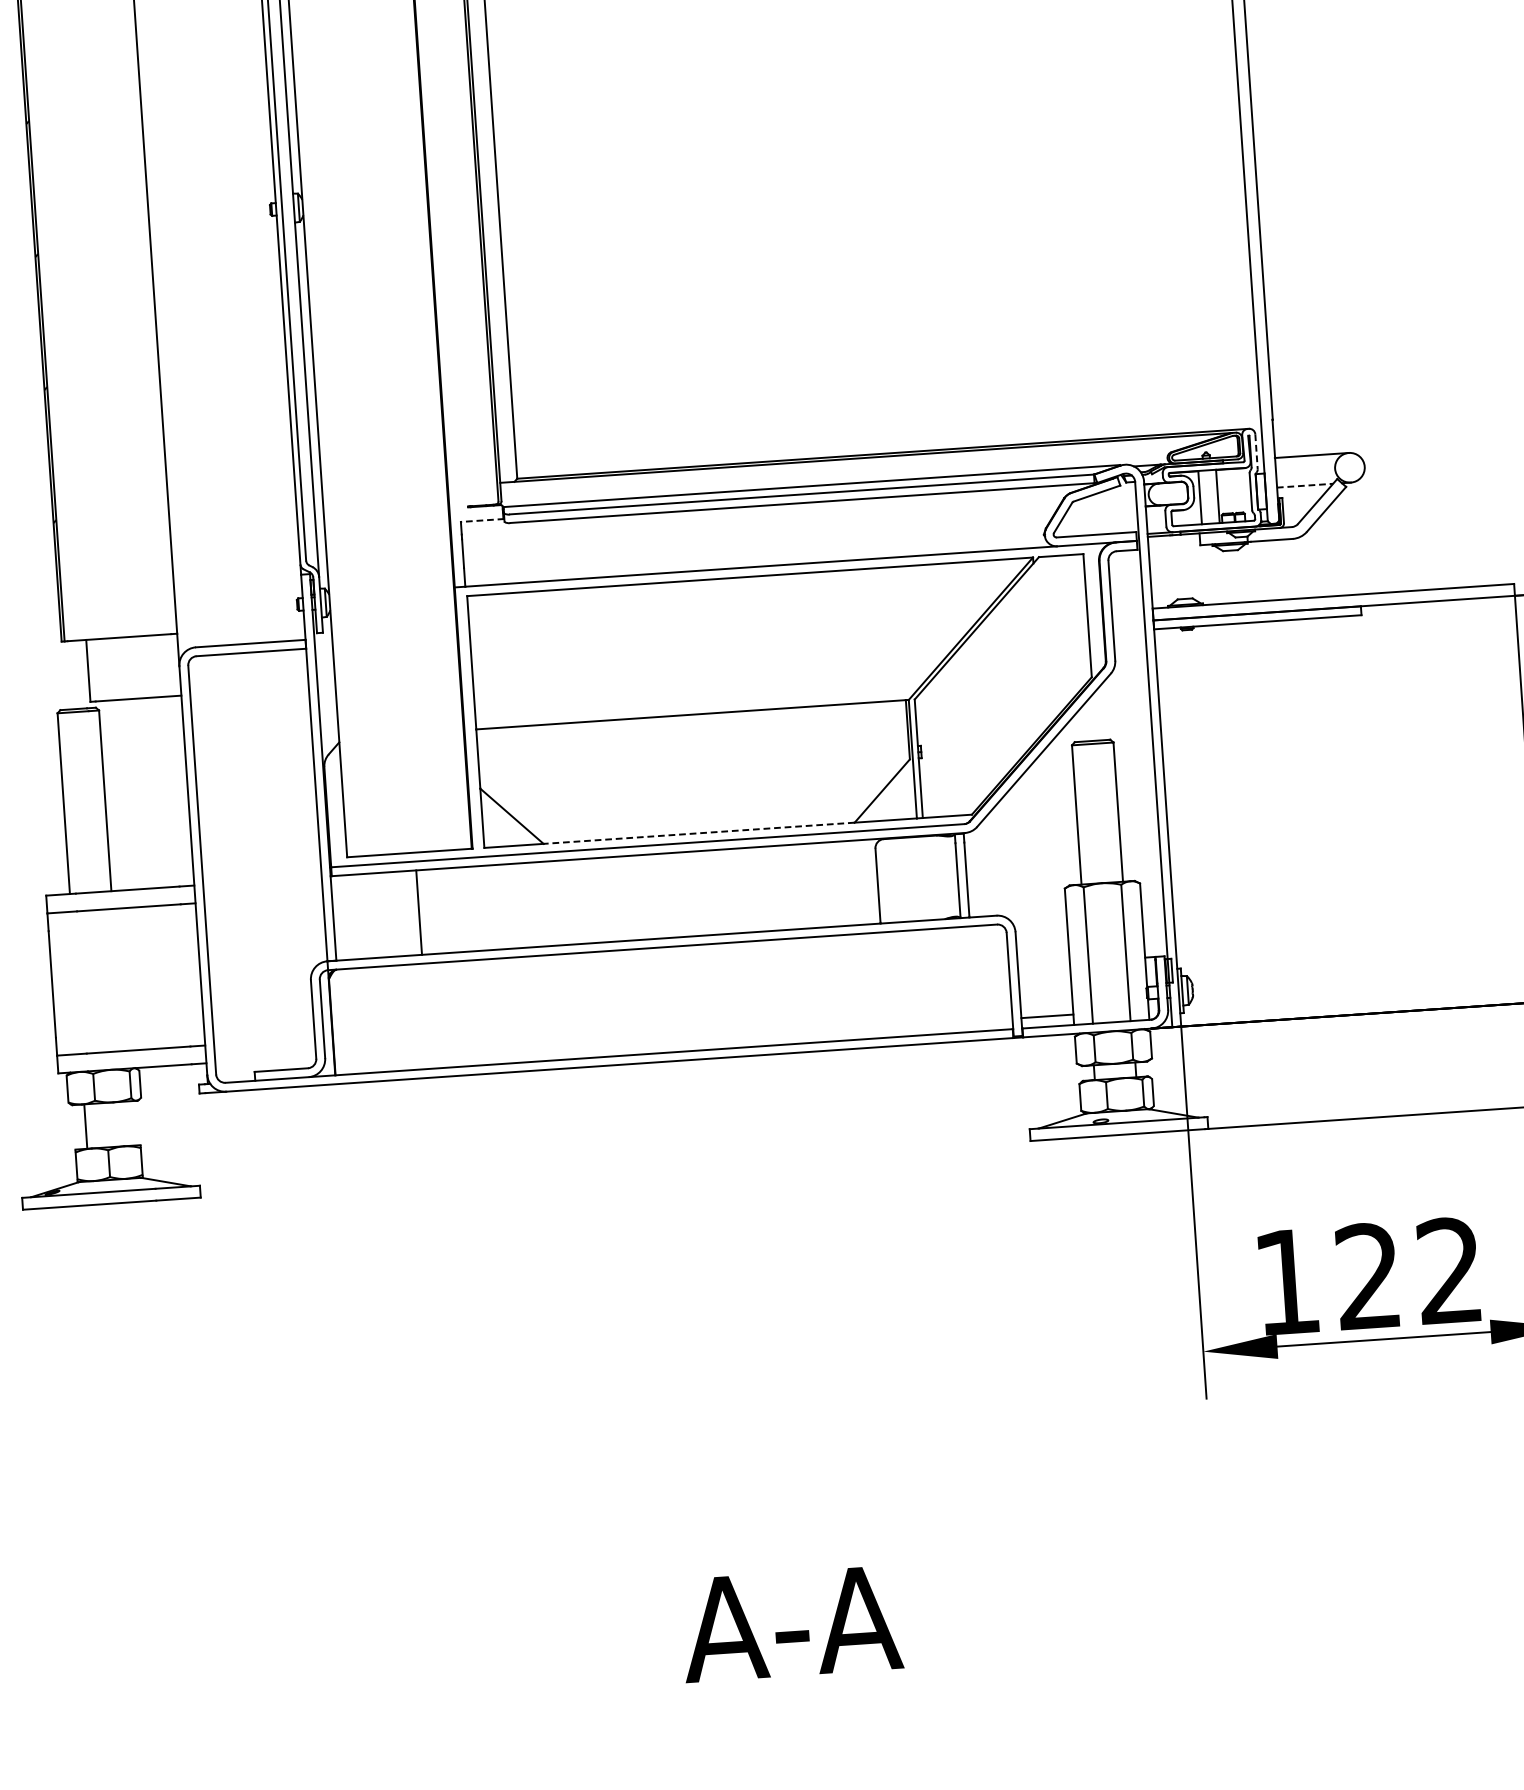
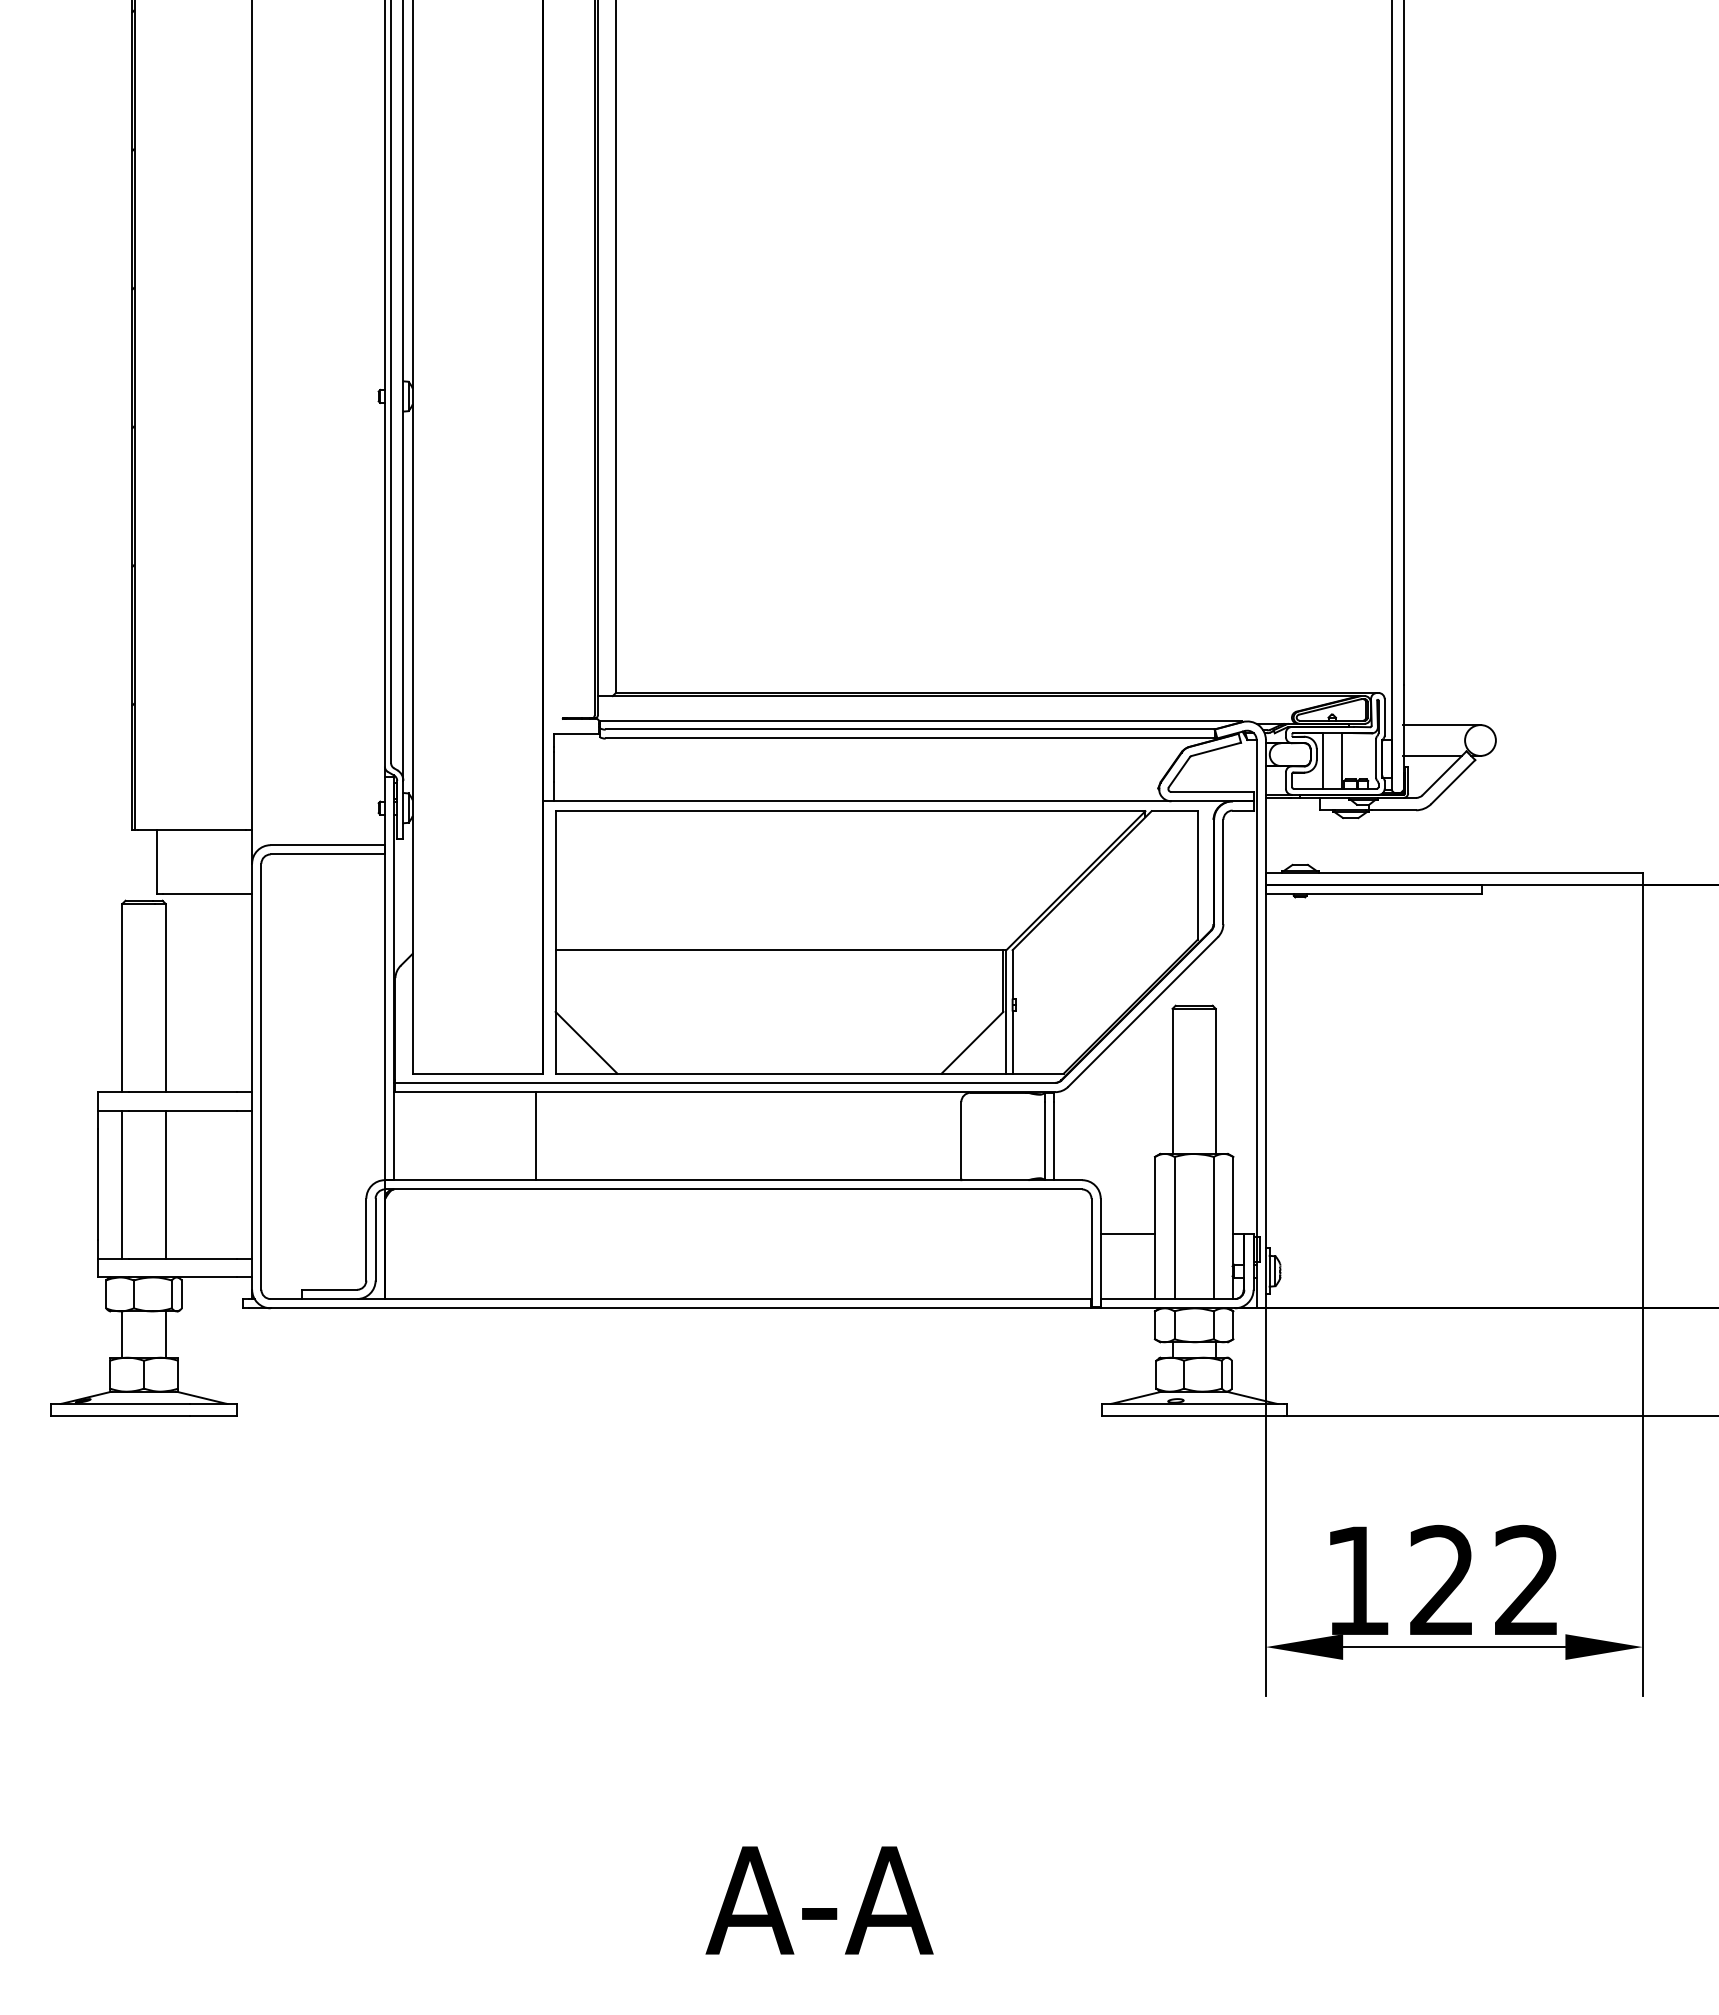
line: (1256, 451) -> (1384, 717), dashed -> solid
line: (1305, 485) -> (1433, 755), dashed -> solid
line: (483, 520) -> (577, 733), dashed -> solid
line: (699, 833) -> (779, 1073), dashed -> solid
line: (419, 912) -> (536, 1136), moved
line: (117, 979) -> (165, 1184), added
line: (76, 982) -> (122, 1184), added
line: (1047, 1016) -> (1127, 1234), moved
line: (127, 1123) -> (165, 1334), added

